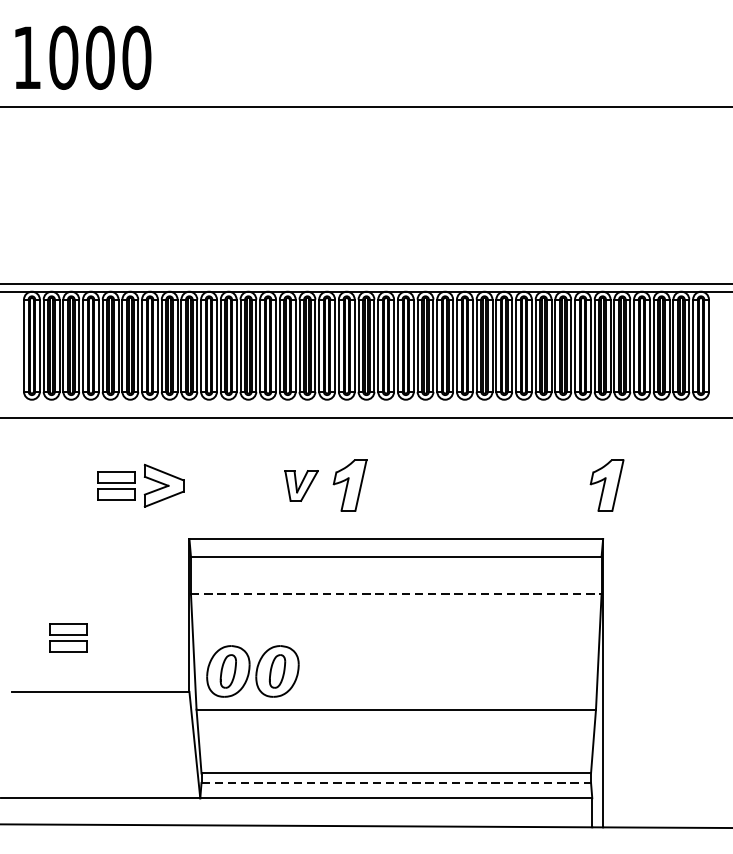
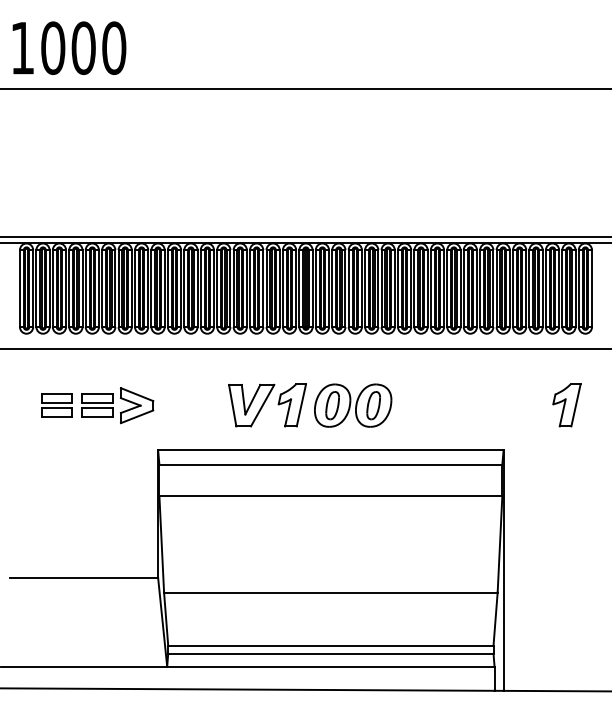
part: (301, 485) -> (251, 405), size x1.67
part: (606, 485) -> (566, 405), moved
line: (397, 594) -> (331, 496), dashed -> solid
part: (67, 637) -> (56, 405), moved
part: (253, 671) -> (353, 405), moved
line: (395, 782) -> (330, 653), dashed -> solid

